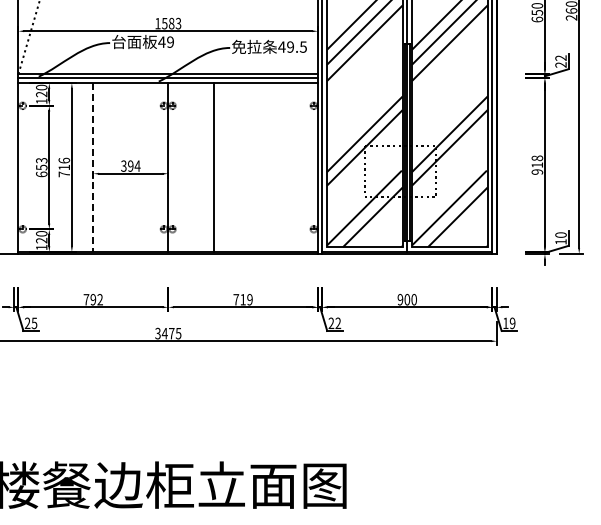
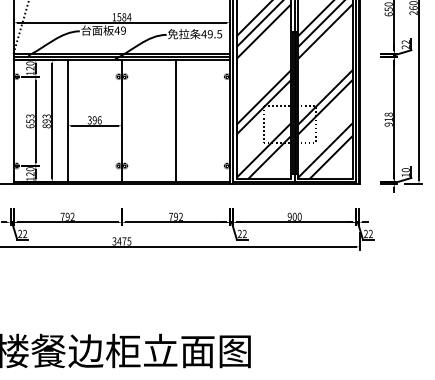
text: (178, 23) -> (129, 17), 1583 -> 1584
text: (137, 165) -> (99, 119), 394 -> 396
text: (64, 167) -> (46, 121), 716 -> 893
line: (214, 167) -> (176, 121), moved
line: (93, 168) -> (67, 122), dashed -> solid
text: (246, 299) -> (178, 216), 719 -> 792
text: (34, 323) -> (25, 234), 25 -> 22
text: (509, 323) -> (368, 234), 19 -> 22

